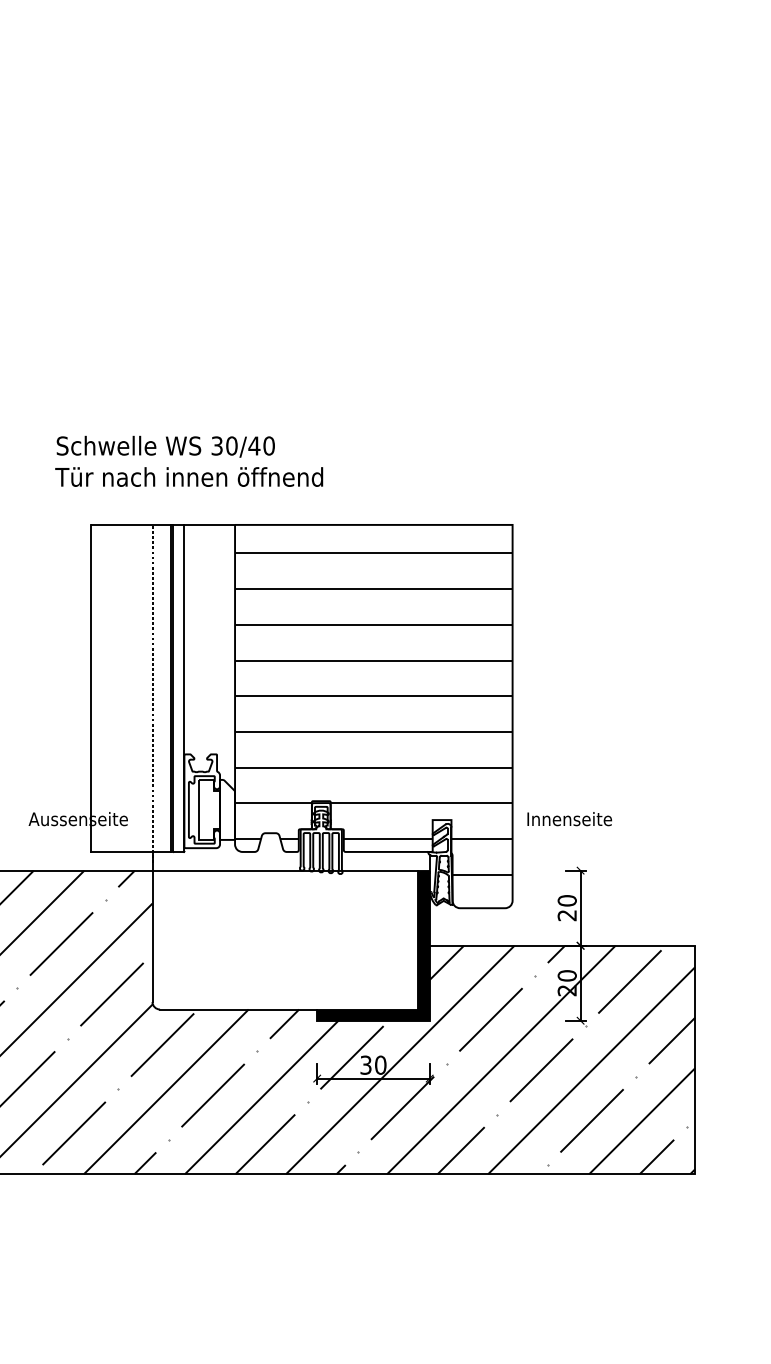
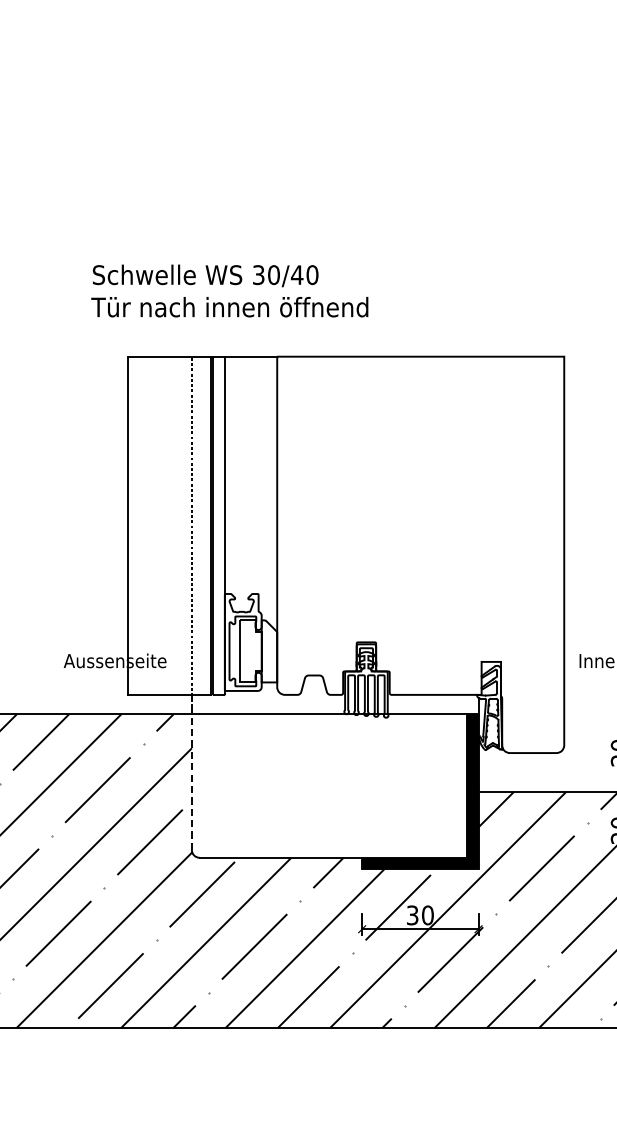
hatch: (373, 713) -> (420, 551), removed
line: (152, 927) -> (191, 772), solid -> dashed

